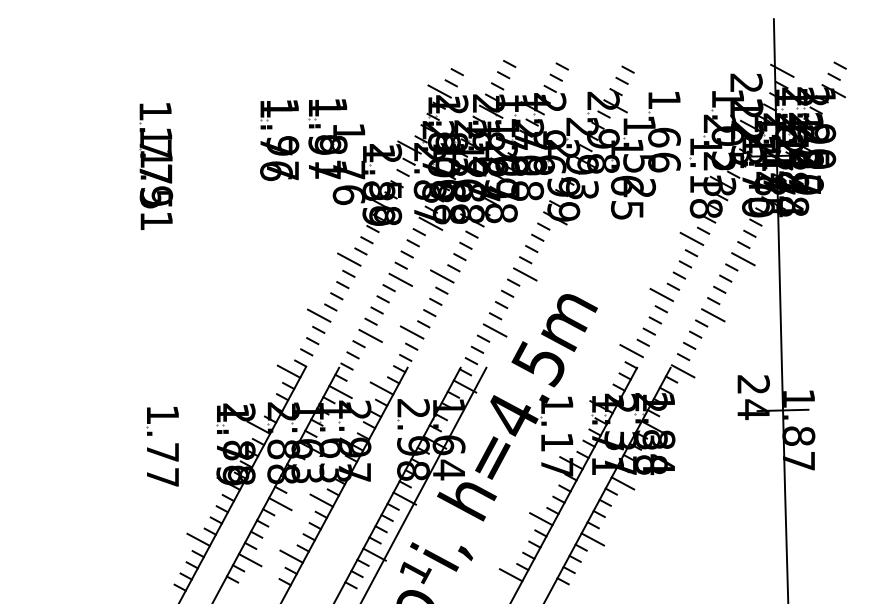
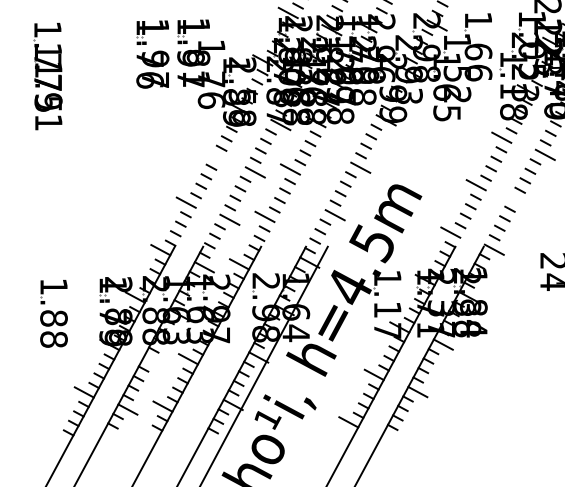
line: (349, 259) -> (211, 155), removed
line: (713, 315) -> (520, 202), removed
text: (162, 464) -> (53, 328), 1.77 -> 1.88
line: (280, 504) -> (153, 362), removed

